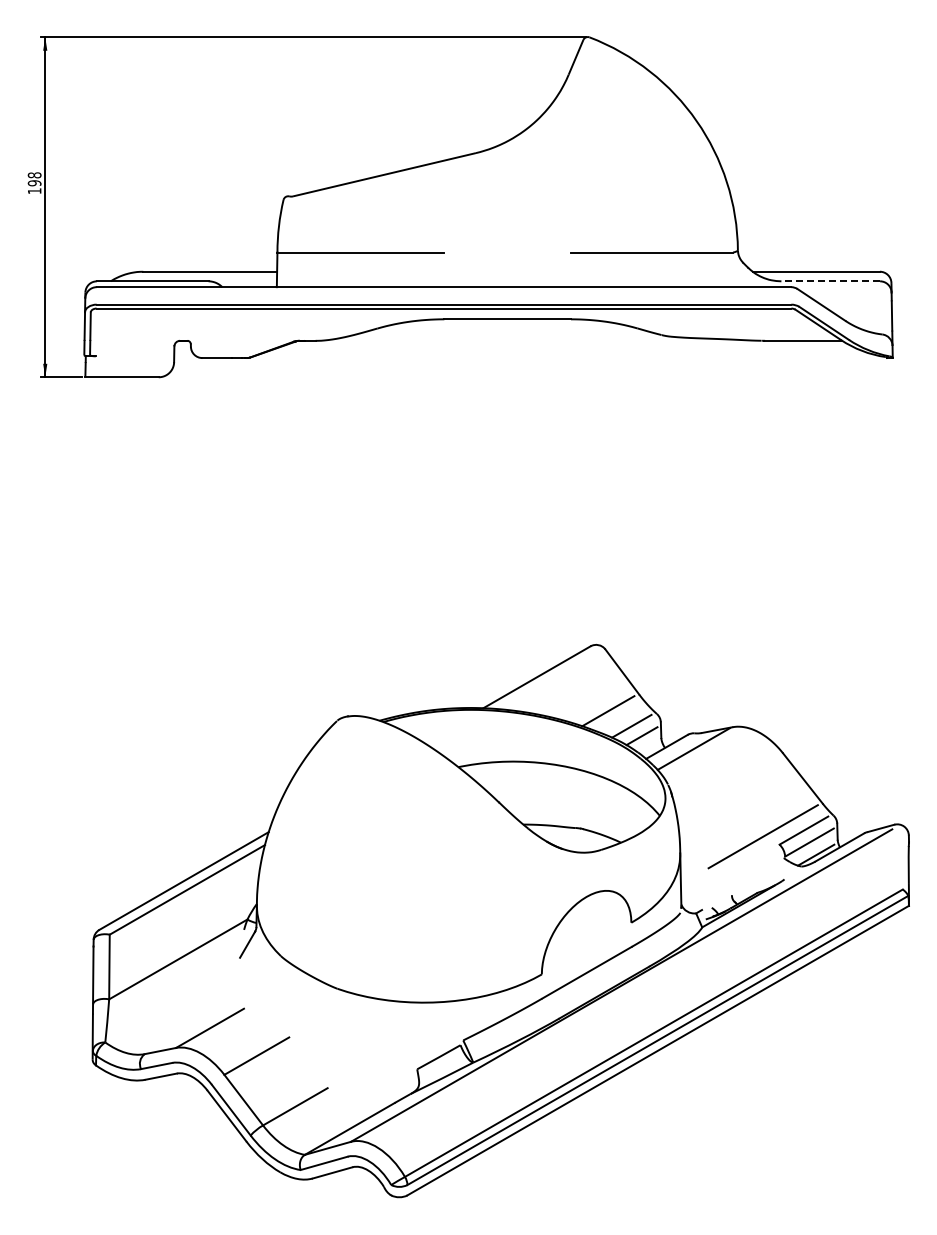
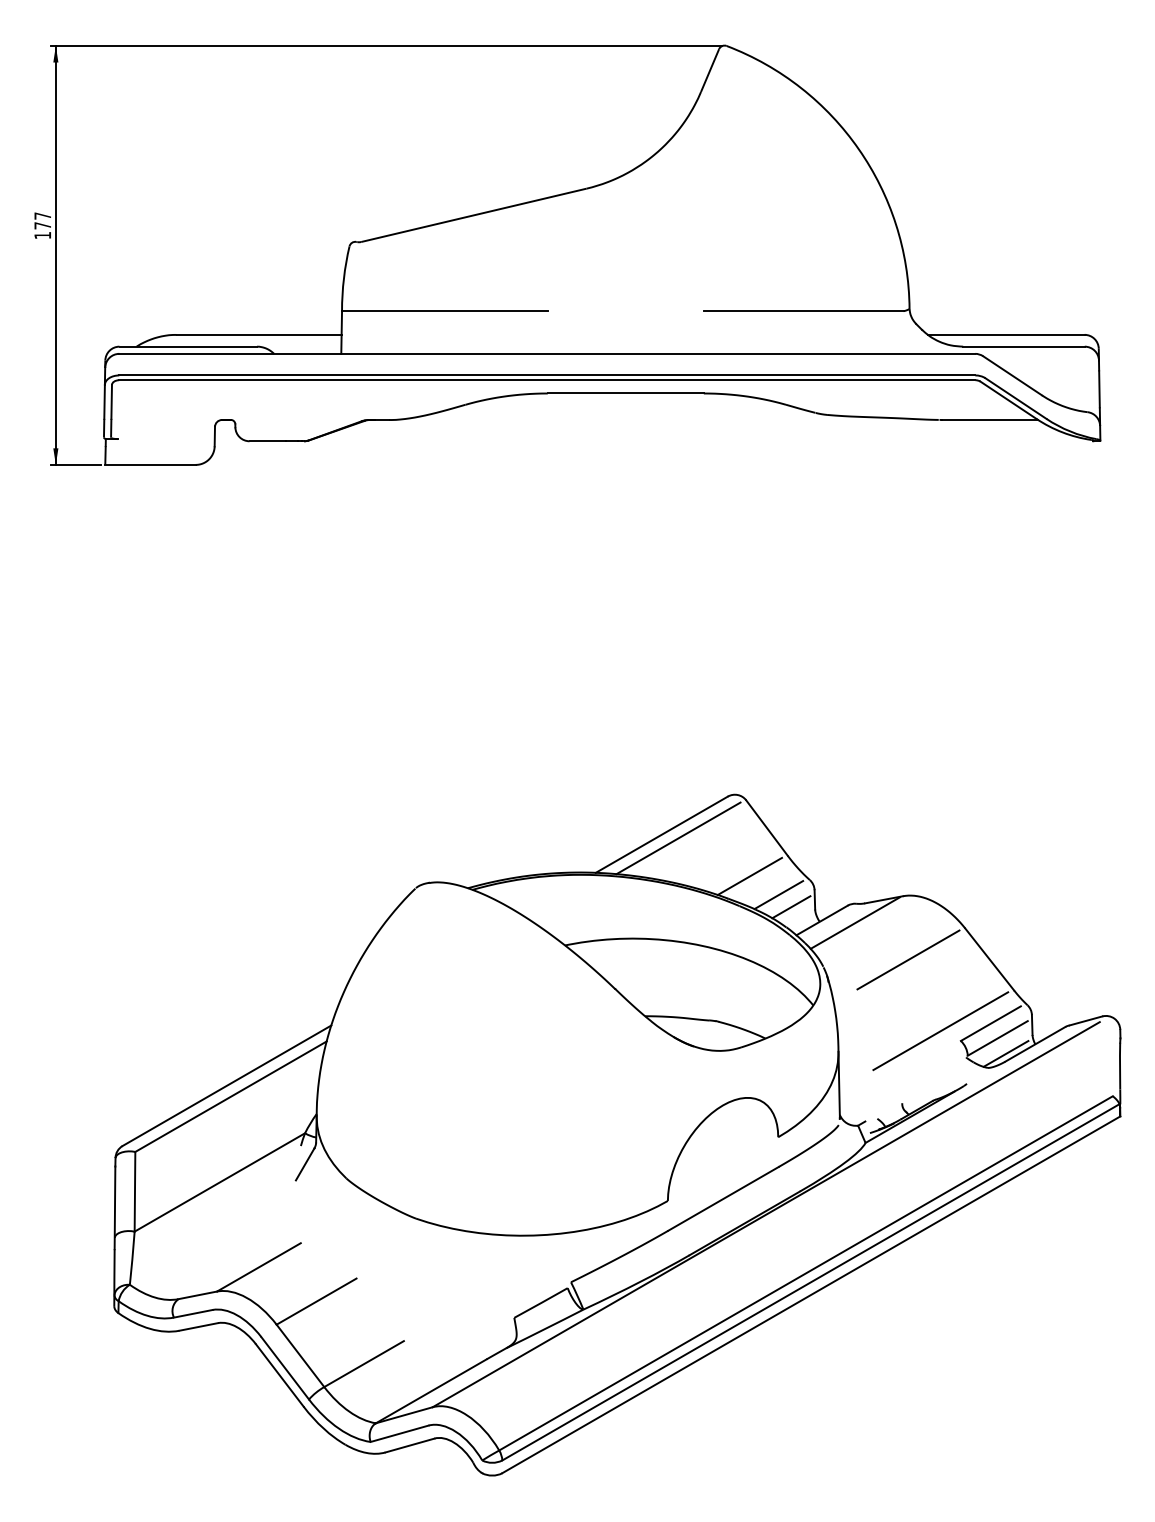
text: (34, 179) -> (42, 221), 198 -> 177
line: (830, 281) -> (1023, 346), dashed -> solid
line: (550, 680) -> (678, 838), added
line: (736, 778) -> (907, 959), added

